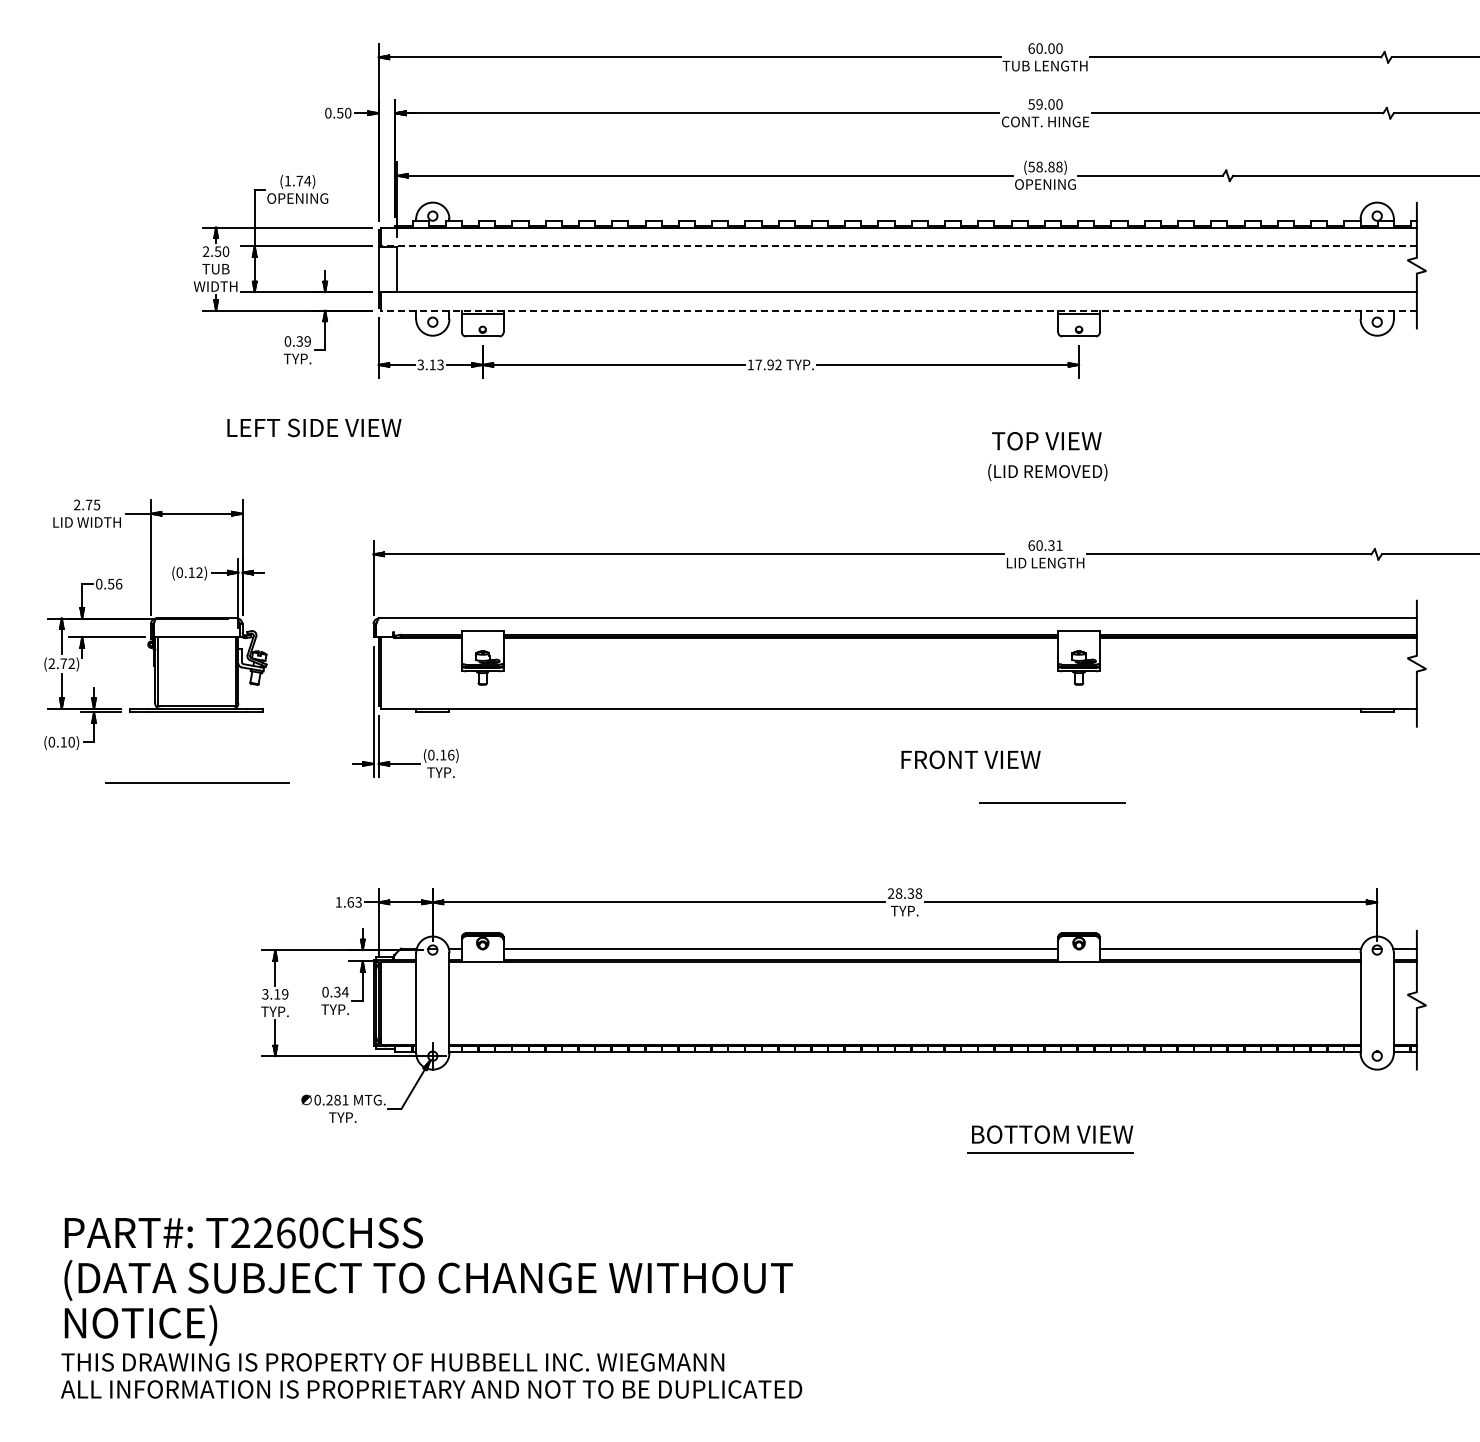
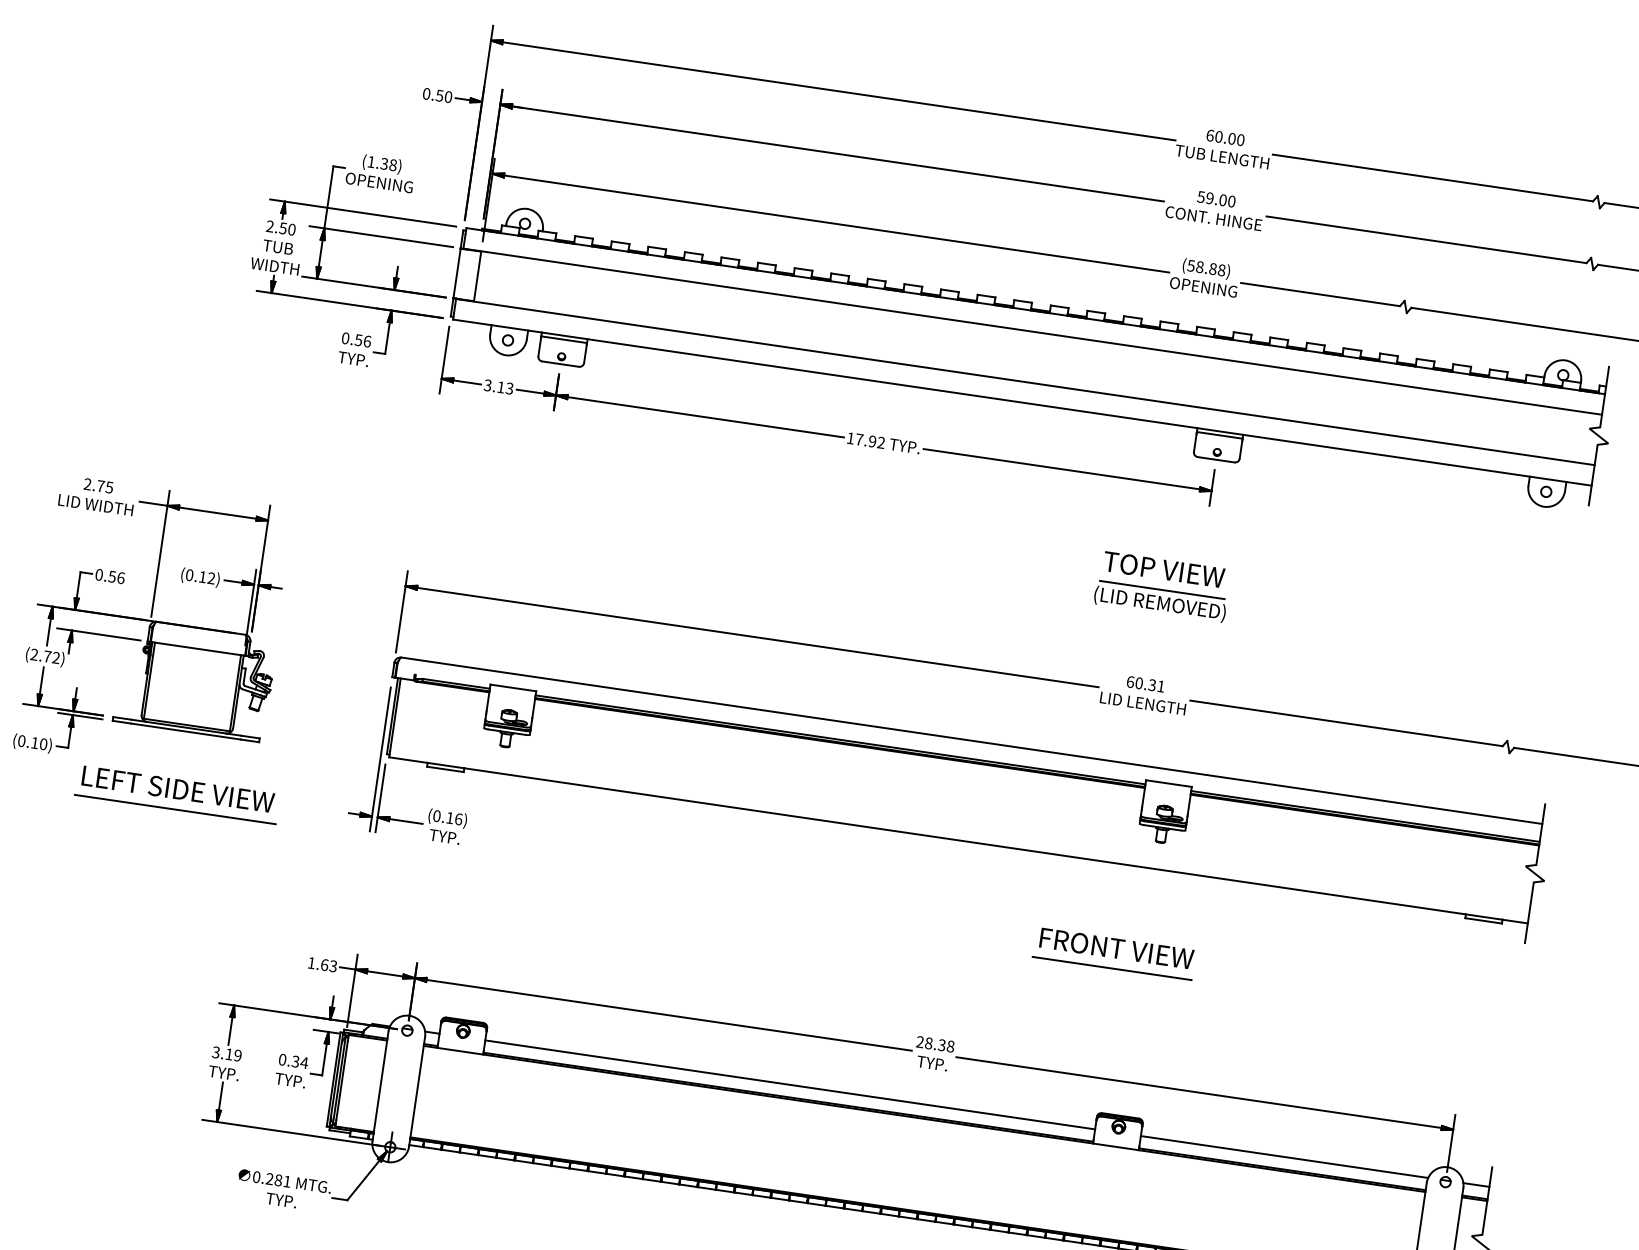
text: (303, 180) -> (388, 163), (1.74) -> (1.38)
line: (899, 246) -> (1033, 332), dashed -> solid
line: (899, 310) -> (1022, 402), dashed -> solid
text: (304, 341) -> (363, 341), 0.39 -> 0.56
text: (314, 427) -> (178, 788), moved
line: (1047, 459) -> (1161, 589), added
text: (970, 759) -> (1116, 948), moved

